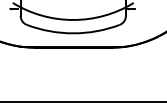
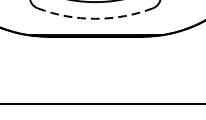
arc: (73, 33) -> (95, 18), solid -> dashed

